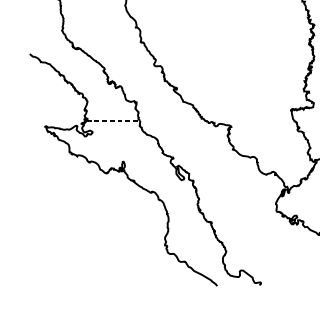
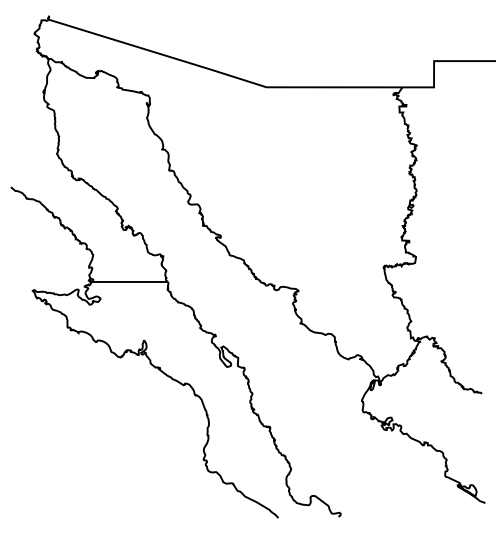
line: (113, 120) -> (130, 282), dashed -> solid

